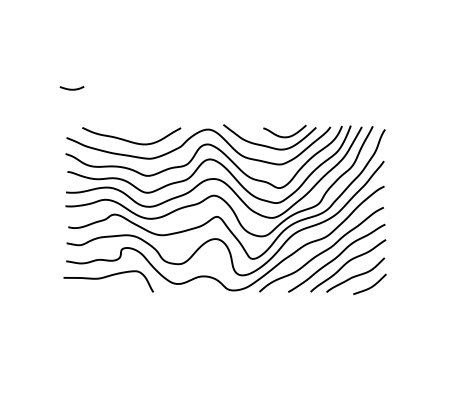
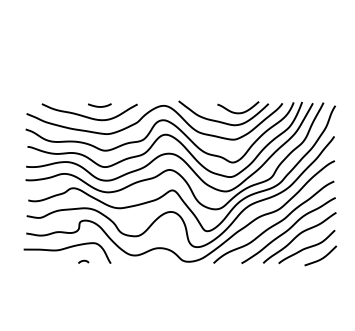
curve: (71, 88) -> (99, 105), moved
curve: (125, 290) -> (83, 261), added

